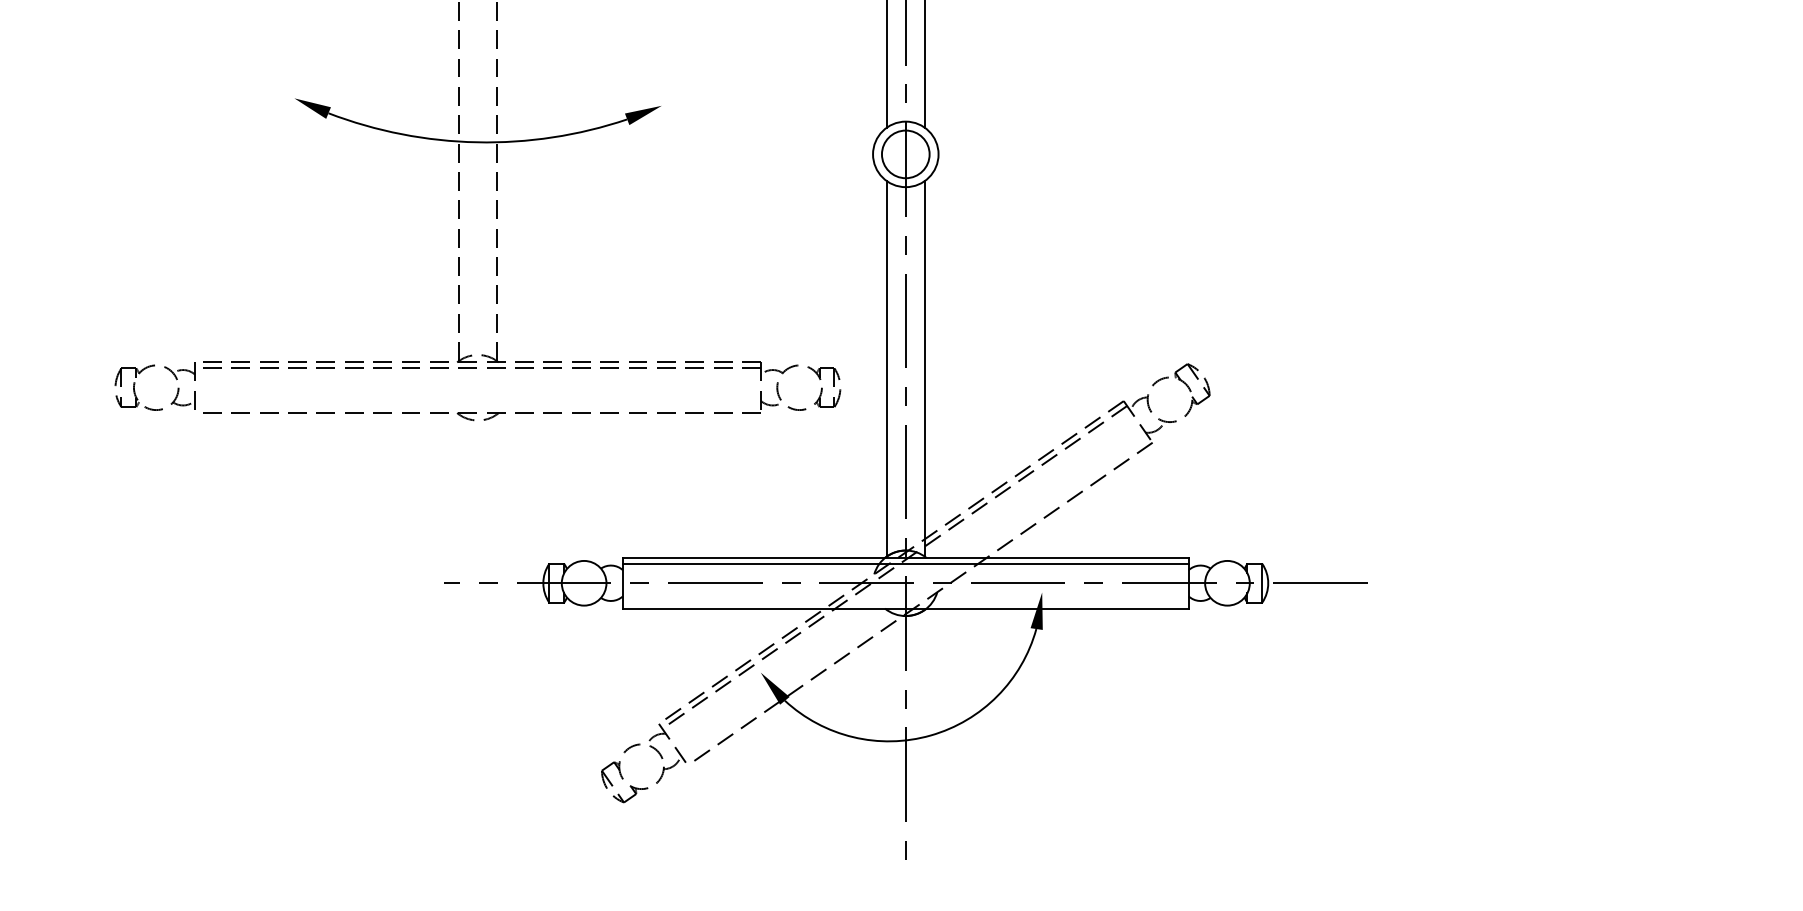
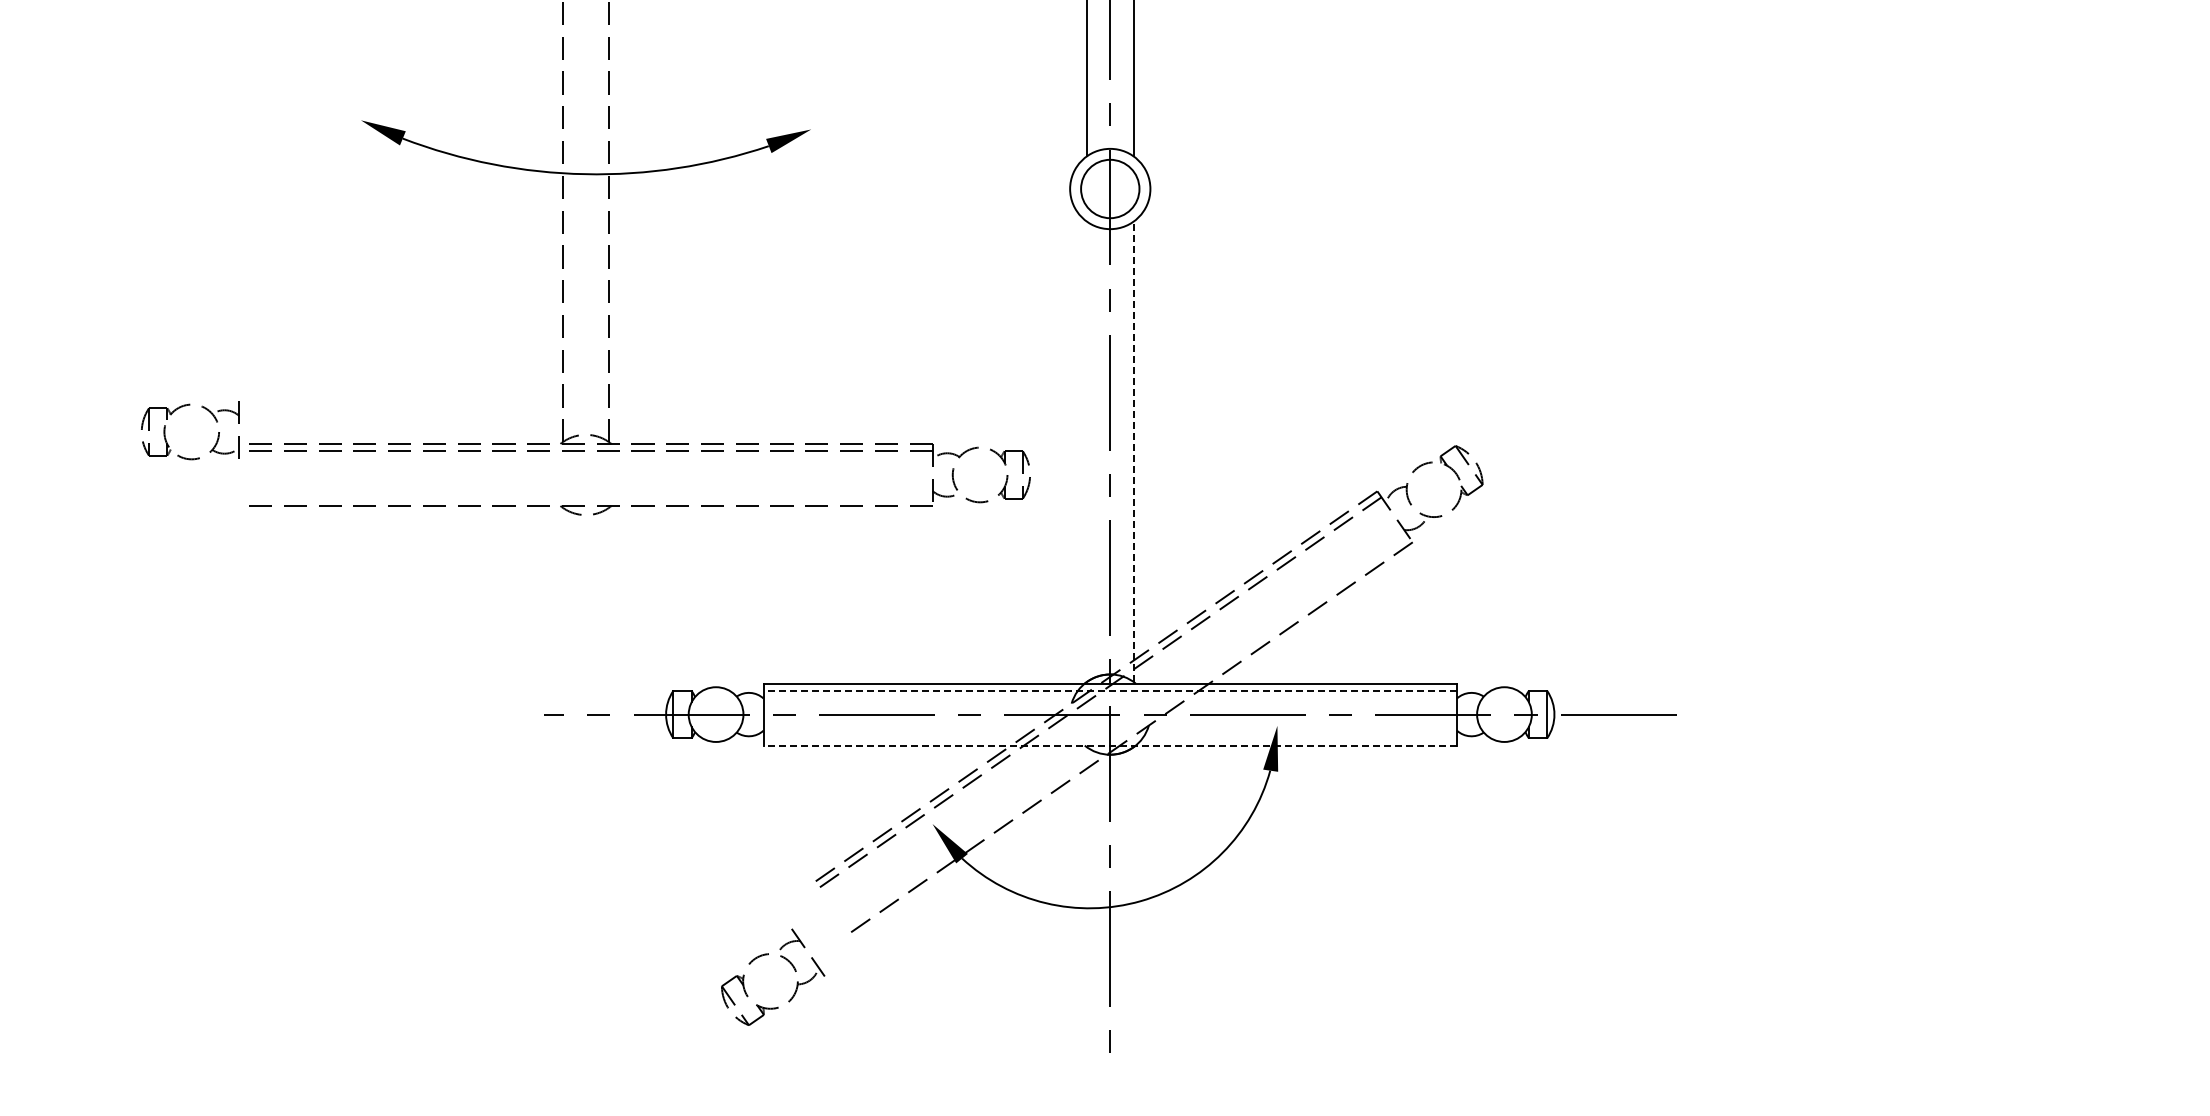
line: (886, 368) -> (1086, 451), removed
line: (924, 368) -> (1133, 451), solid -> dashed
part: (142, 371) -> (174, 412), moved
line: (905, 563) -> (1110, 690), solid -> dashed
line: (905, 608) -> (1110, 745), solid -> dashed
part: (655, 750) -> (787, 961), moved

